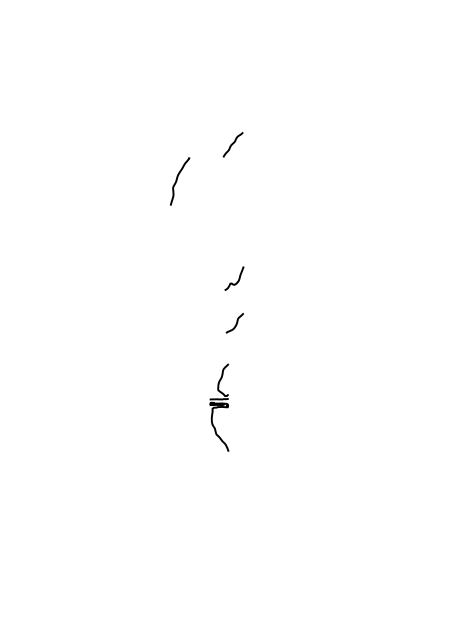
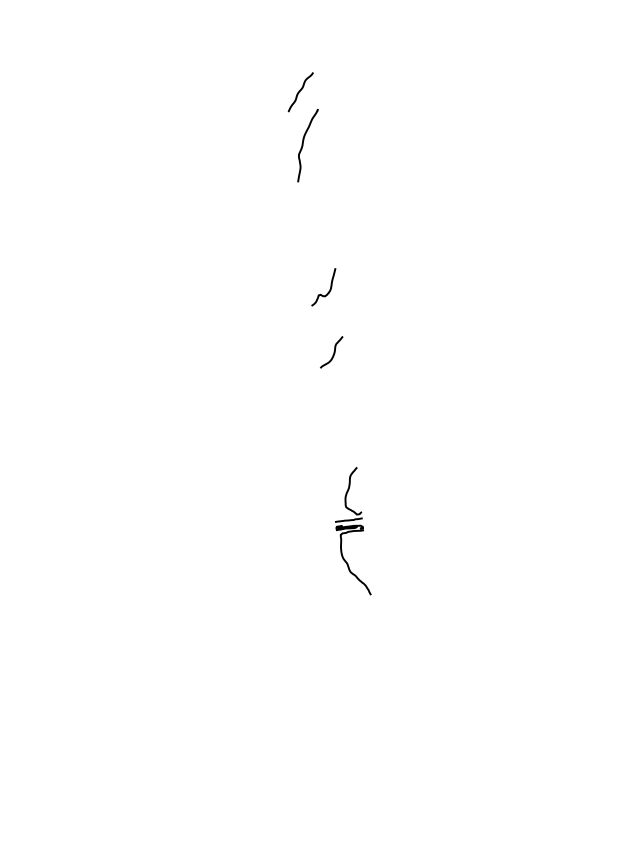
curve: (177, 181) -> (304, 146), moved
part: (219, 407) -> (350, 532), moved

